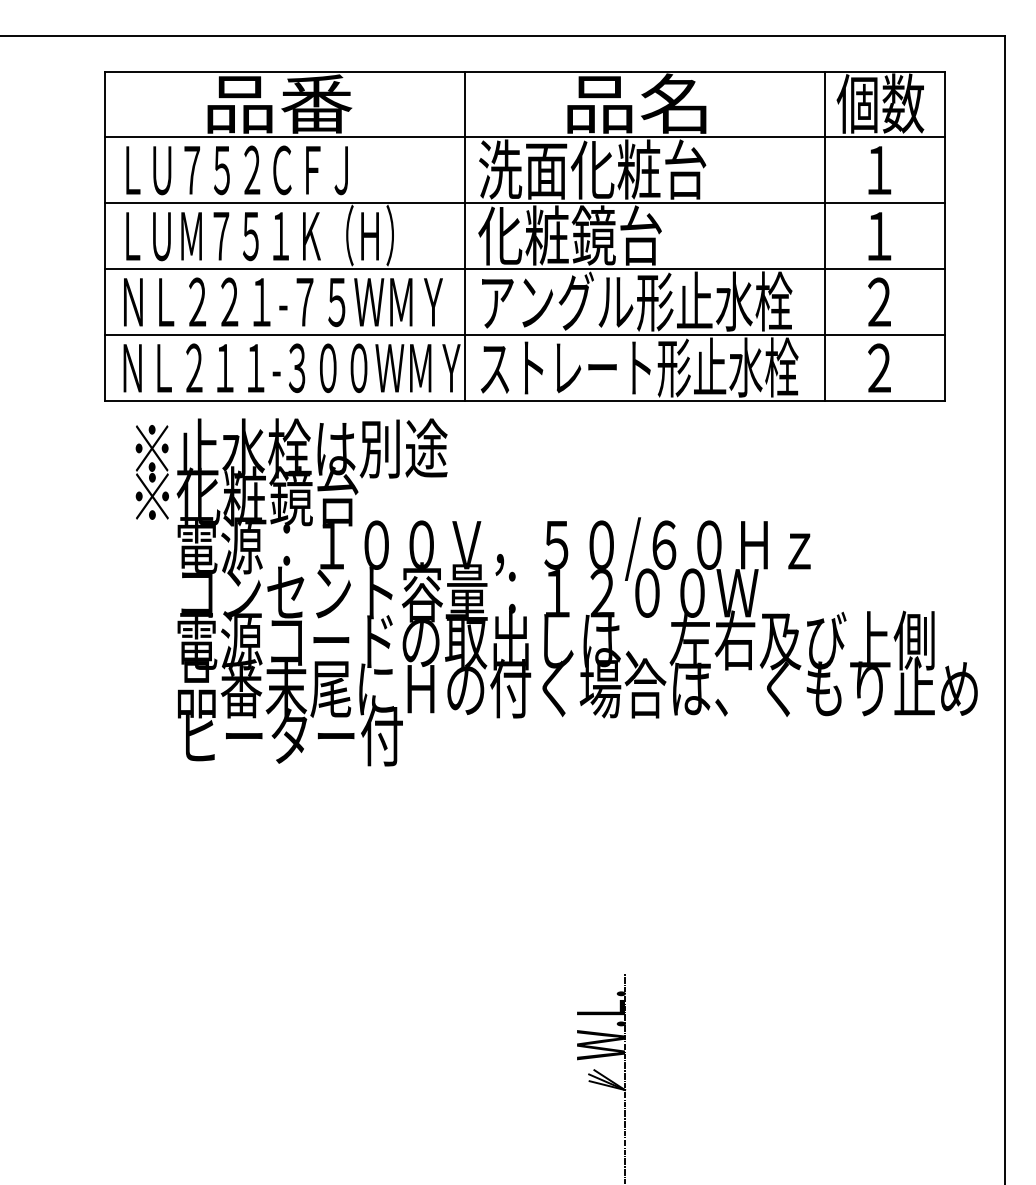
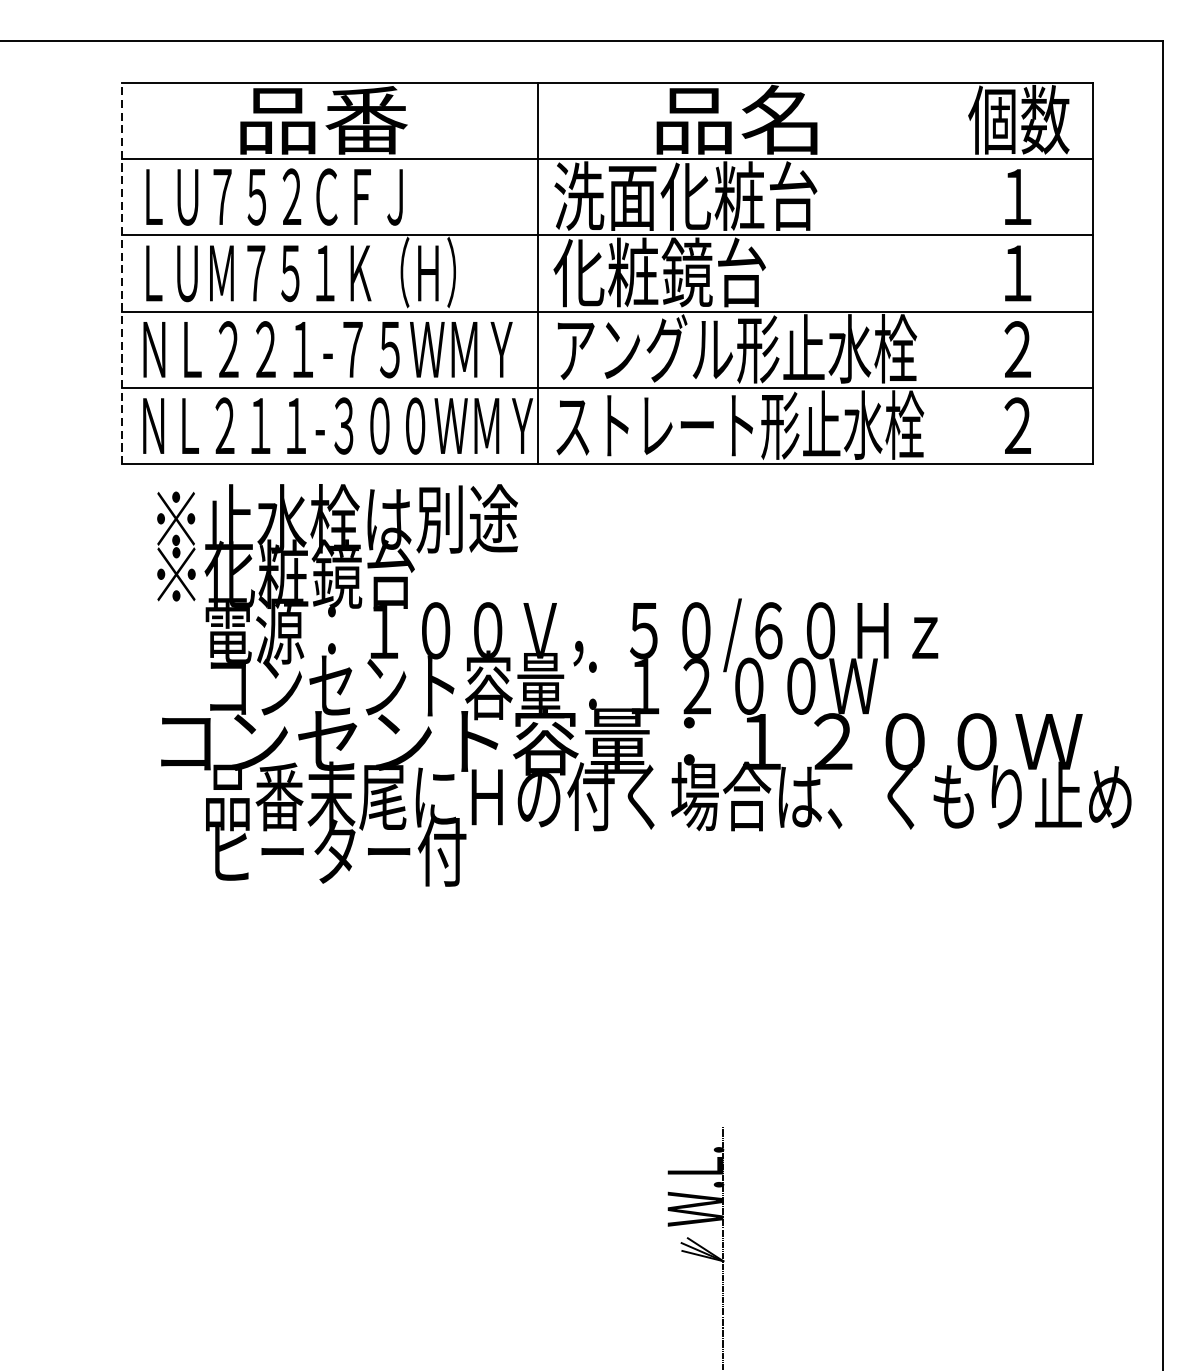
line: (105, 236) -> (122, 273), solid -> dashed
line: (824, 236) -> (954, 273), removed
text: (537, 640) -> (622, 741), 電源コードの取出しは、左右及び上側 -> コンセント容量：１２００Ｗ

